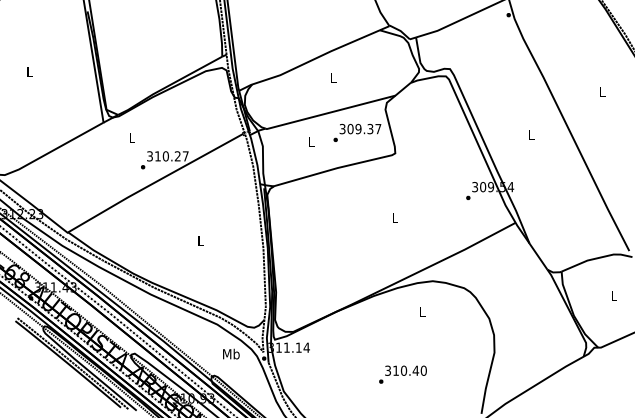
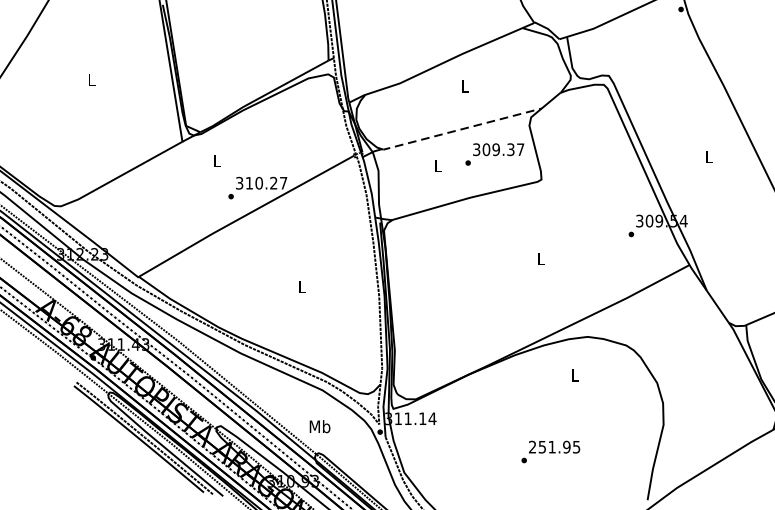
line: (329, 112) -> (460, 129), solid -> dashed
text: (231, 353) -> (320, 425), moved
text: (405, 370) -> (554, 446), 310.40 -> 251.95

